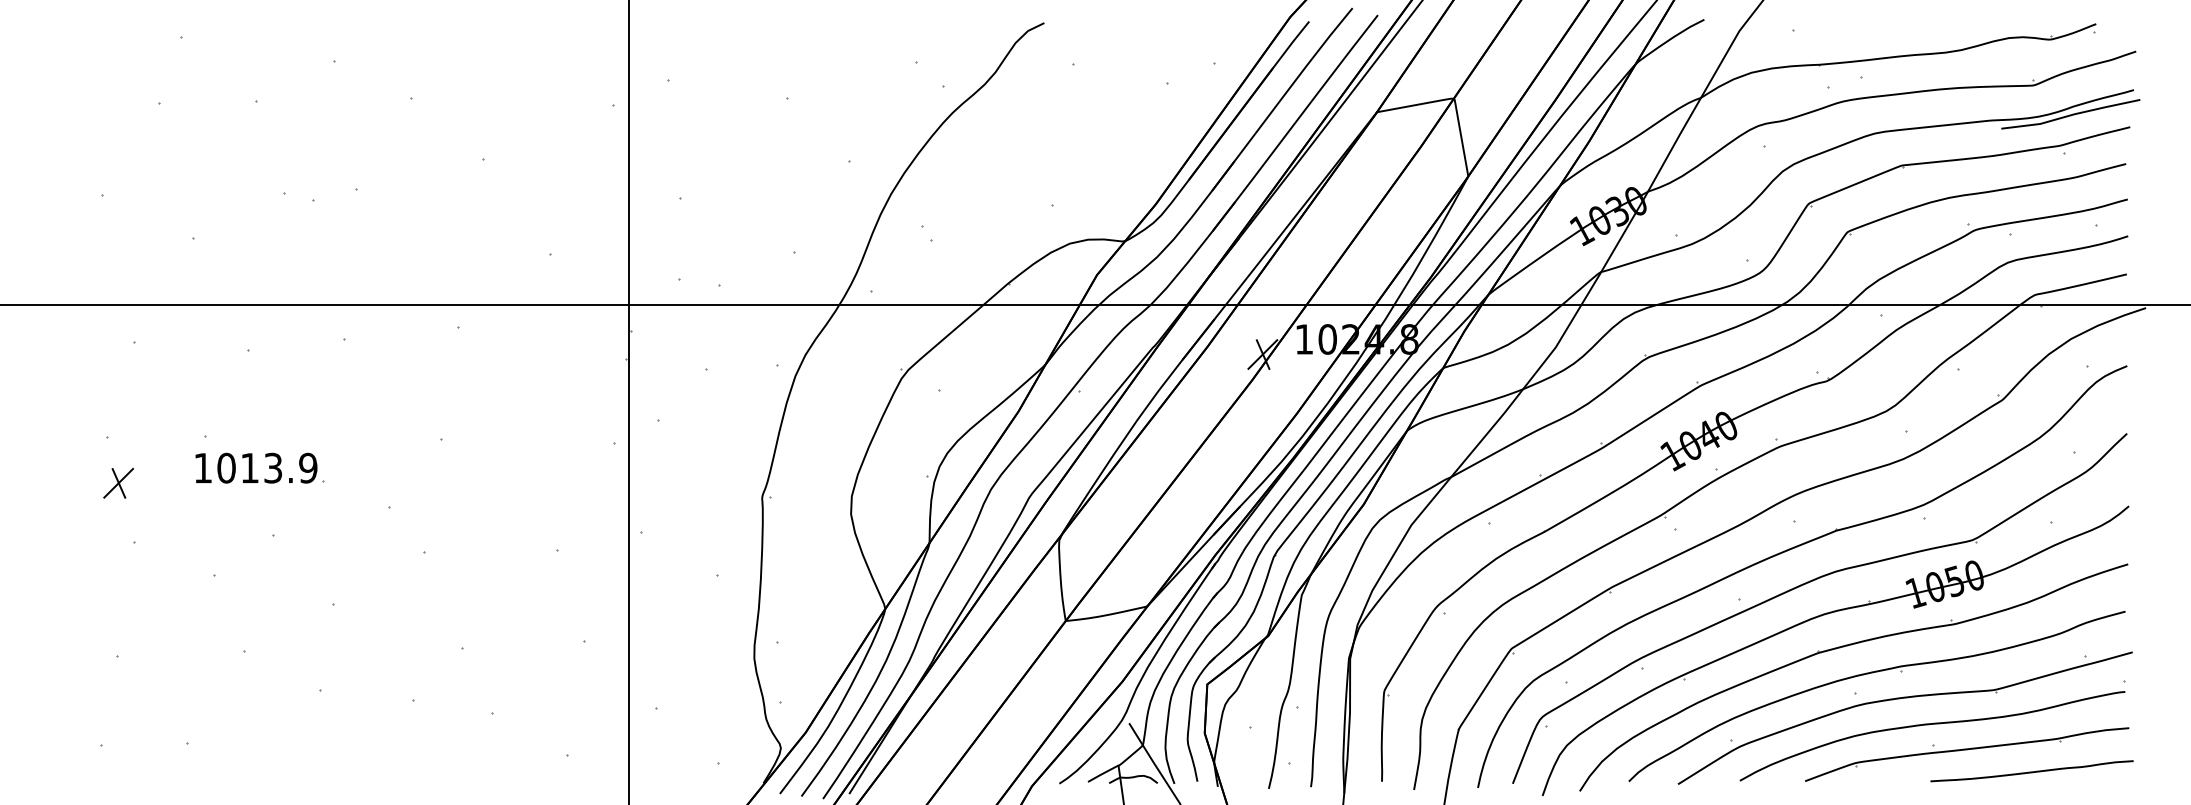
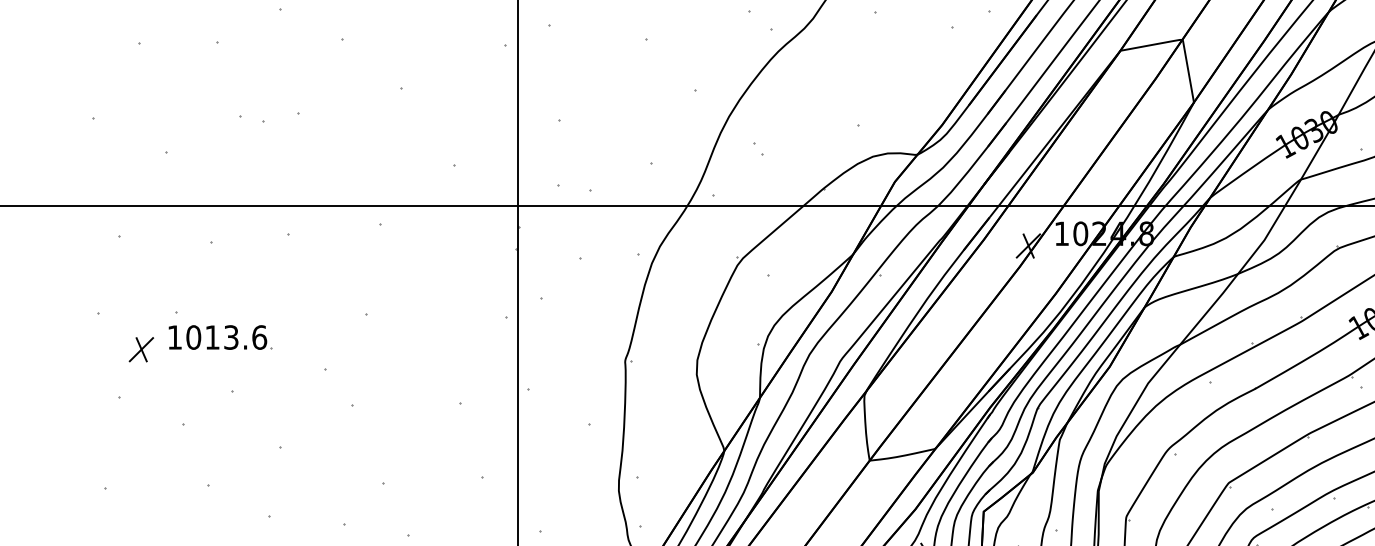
text: (308, 467) -> (259, 336), 1013.9 -> 1013.6
part: (118, 483) -> (141, 349), moved

